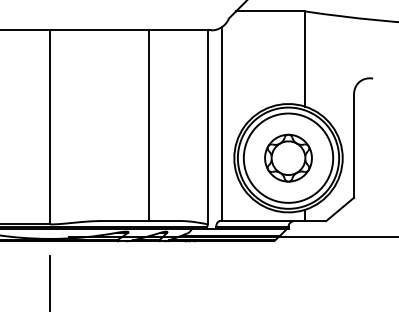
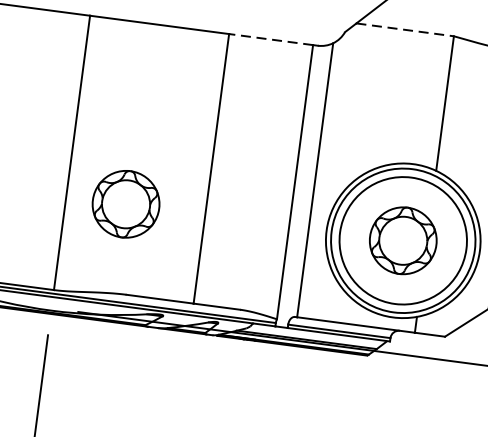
line: (271, 11) -> (406, 30), solid -> dashed
line: (178, 30) -> (271, 39), solid -> dashed
part: (92, 157) -> (126, 203), added

